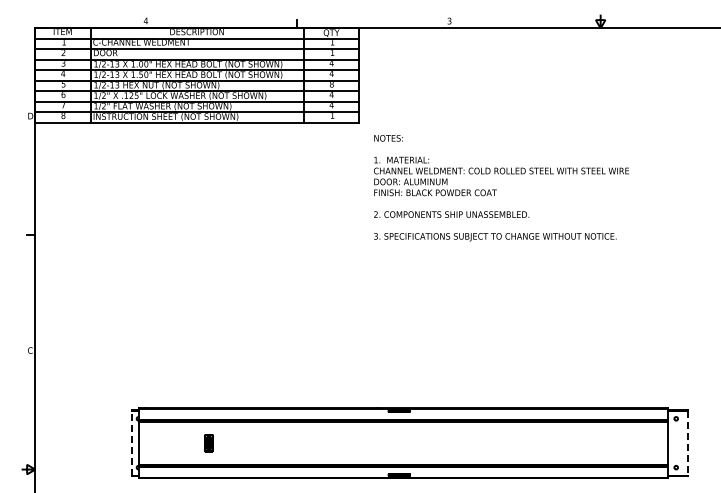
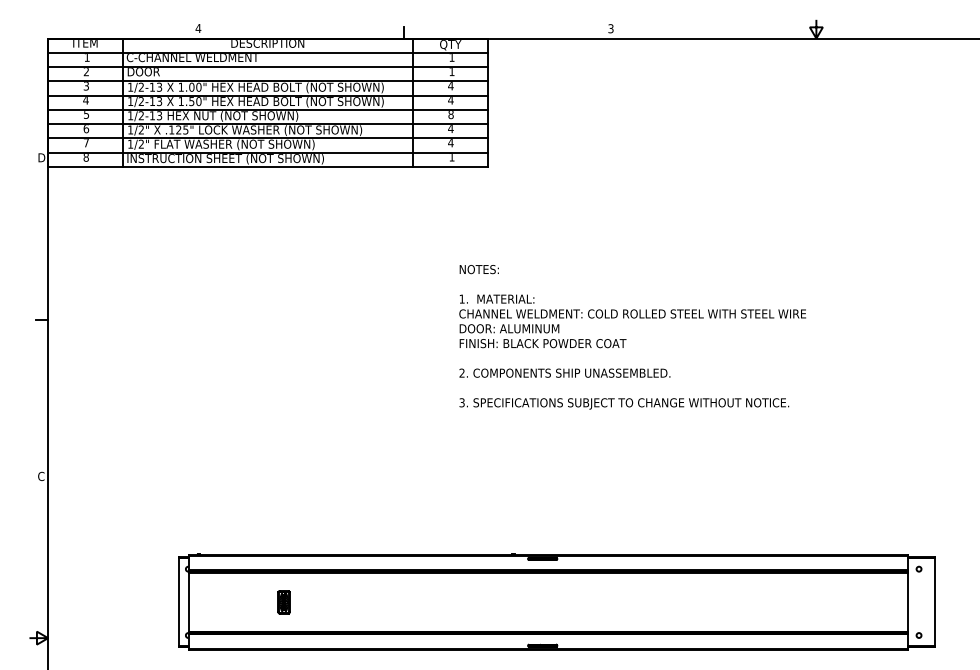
text: (501, 188) -> (632, 337), moved
line: (131, 442) -> (178, 601), dashed -> solid
line: (687, 443) -> (934, 602), dashed -> solid

